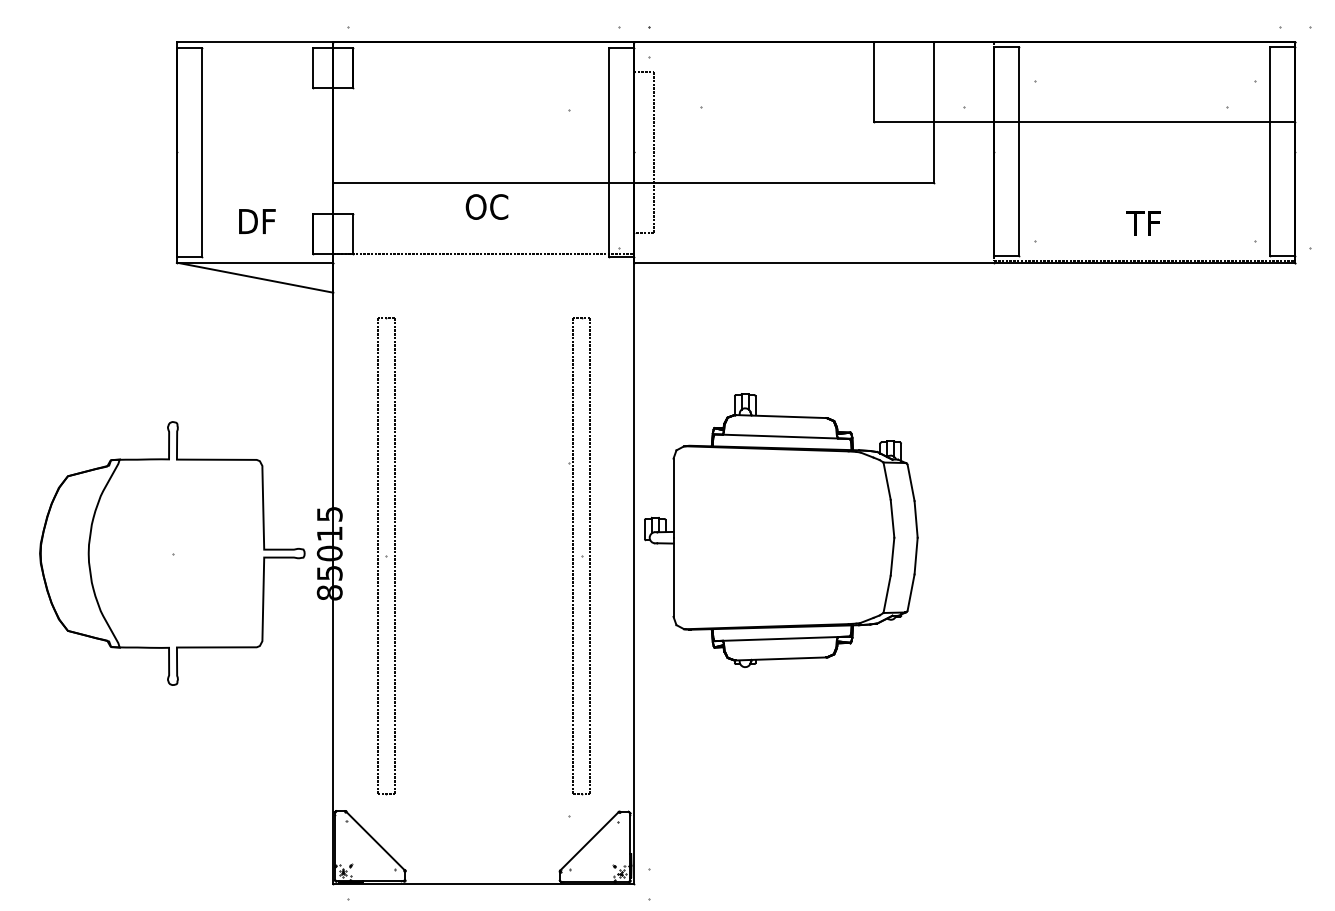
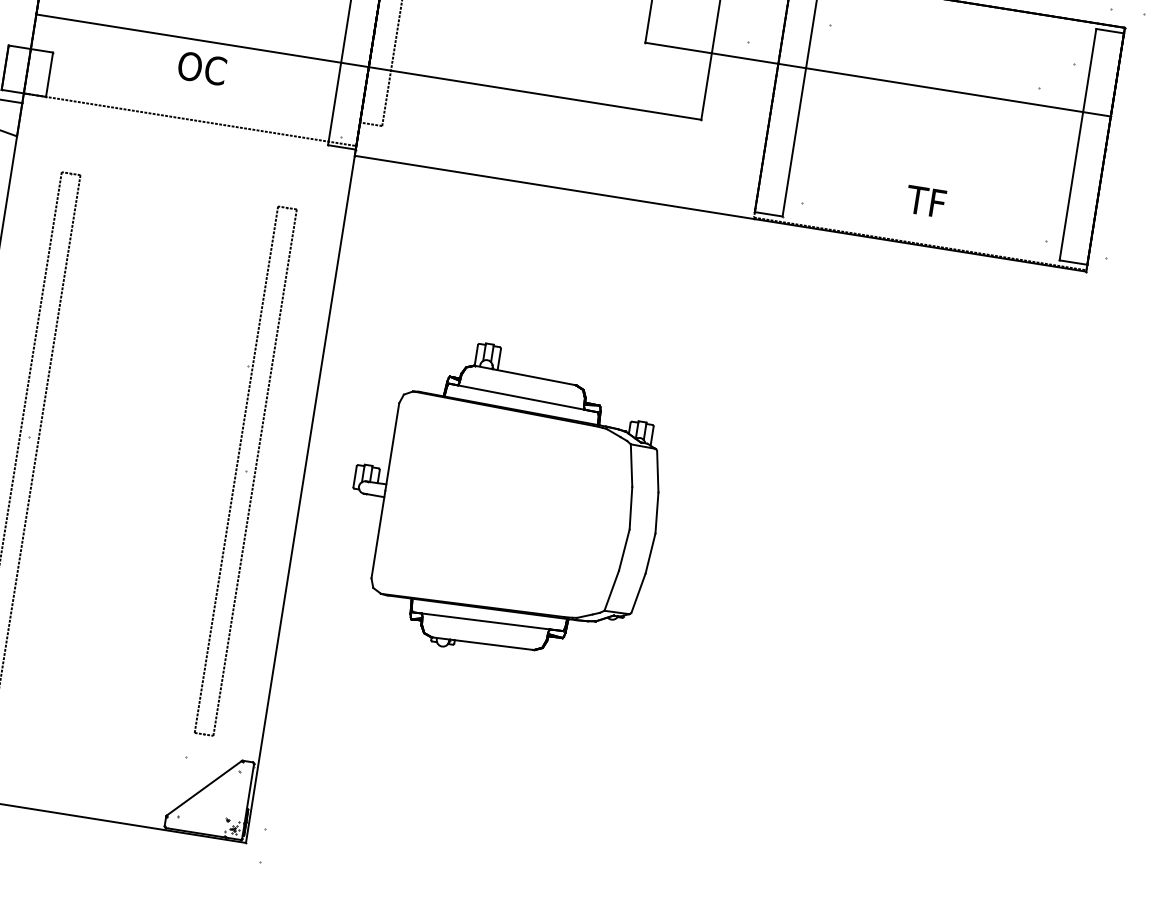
part: (781, 530) -> (506, 501), moved

